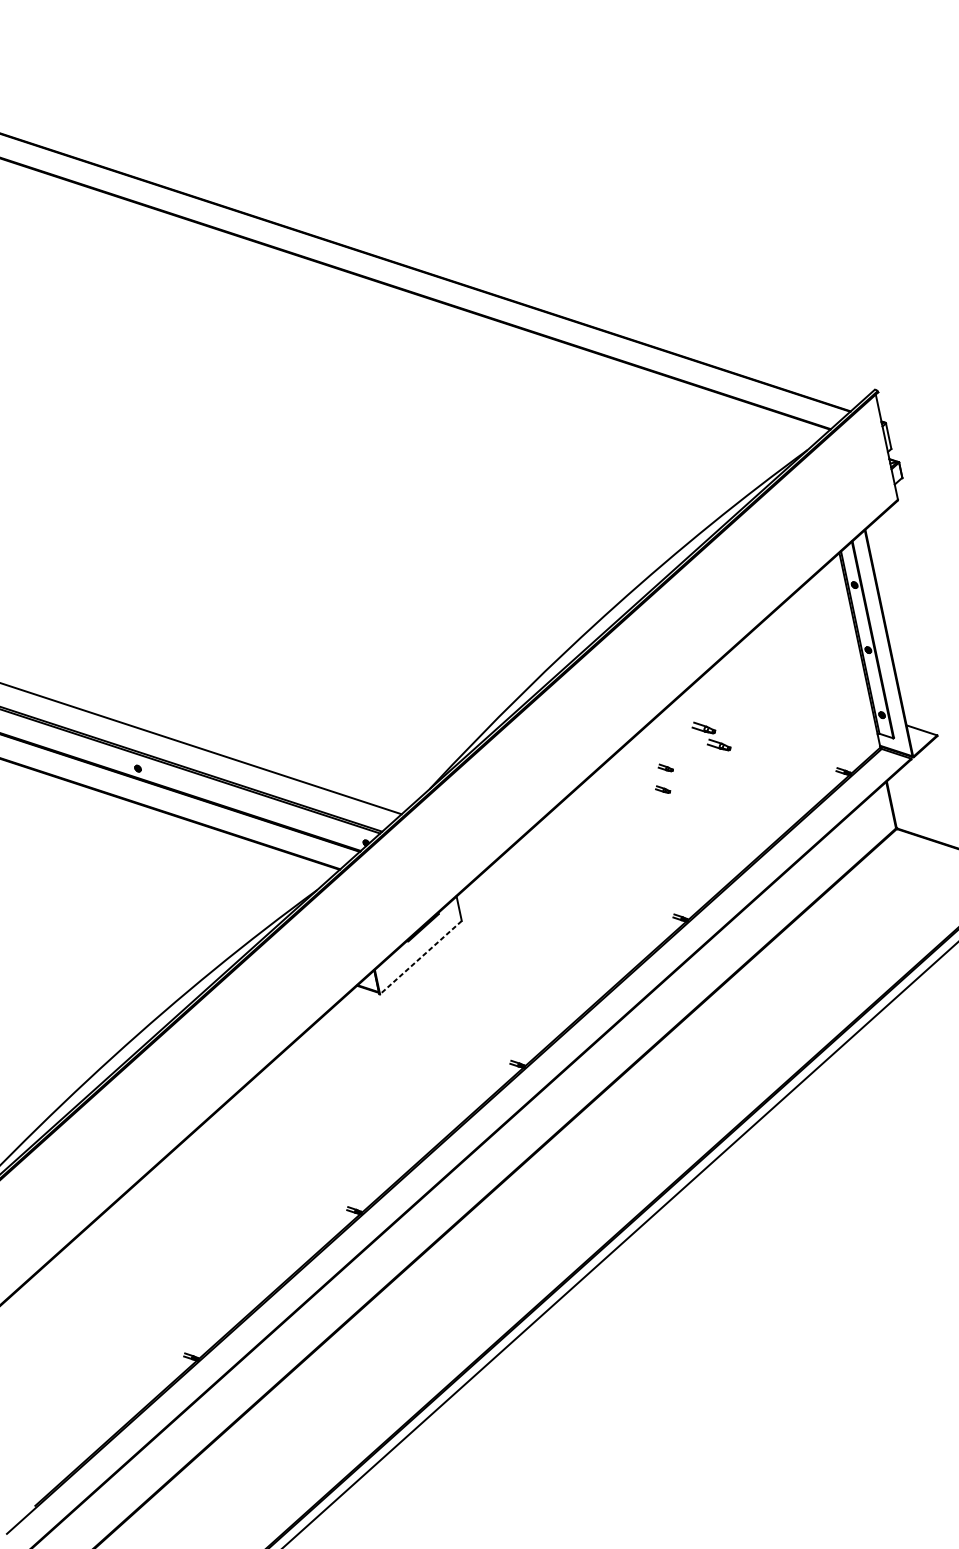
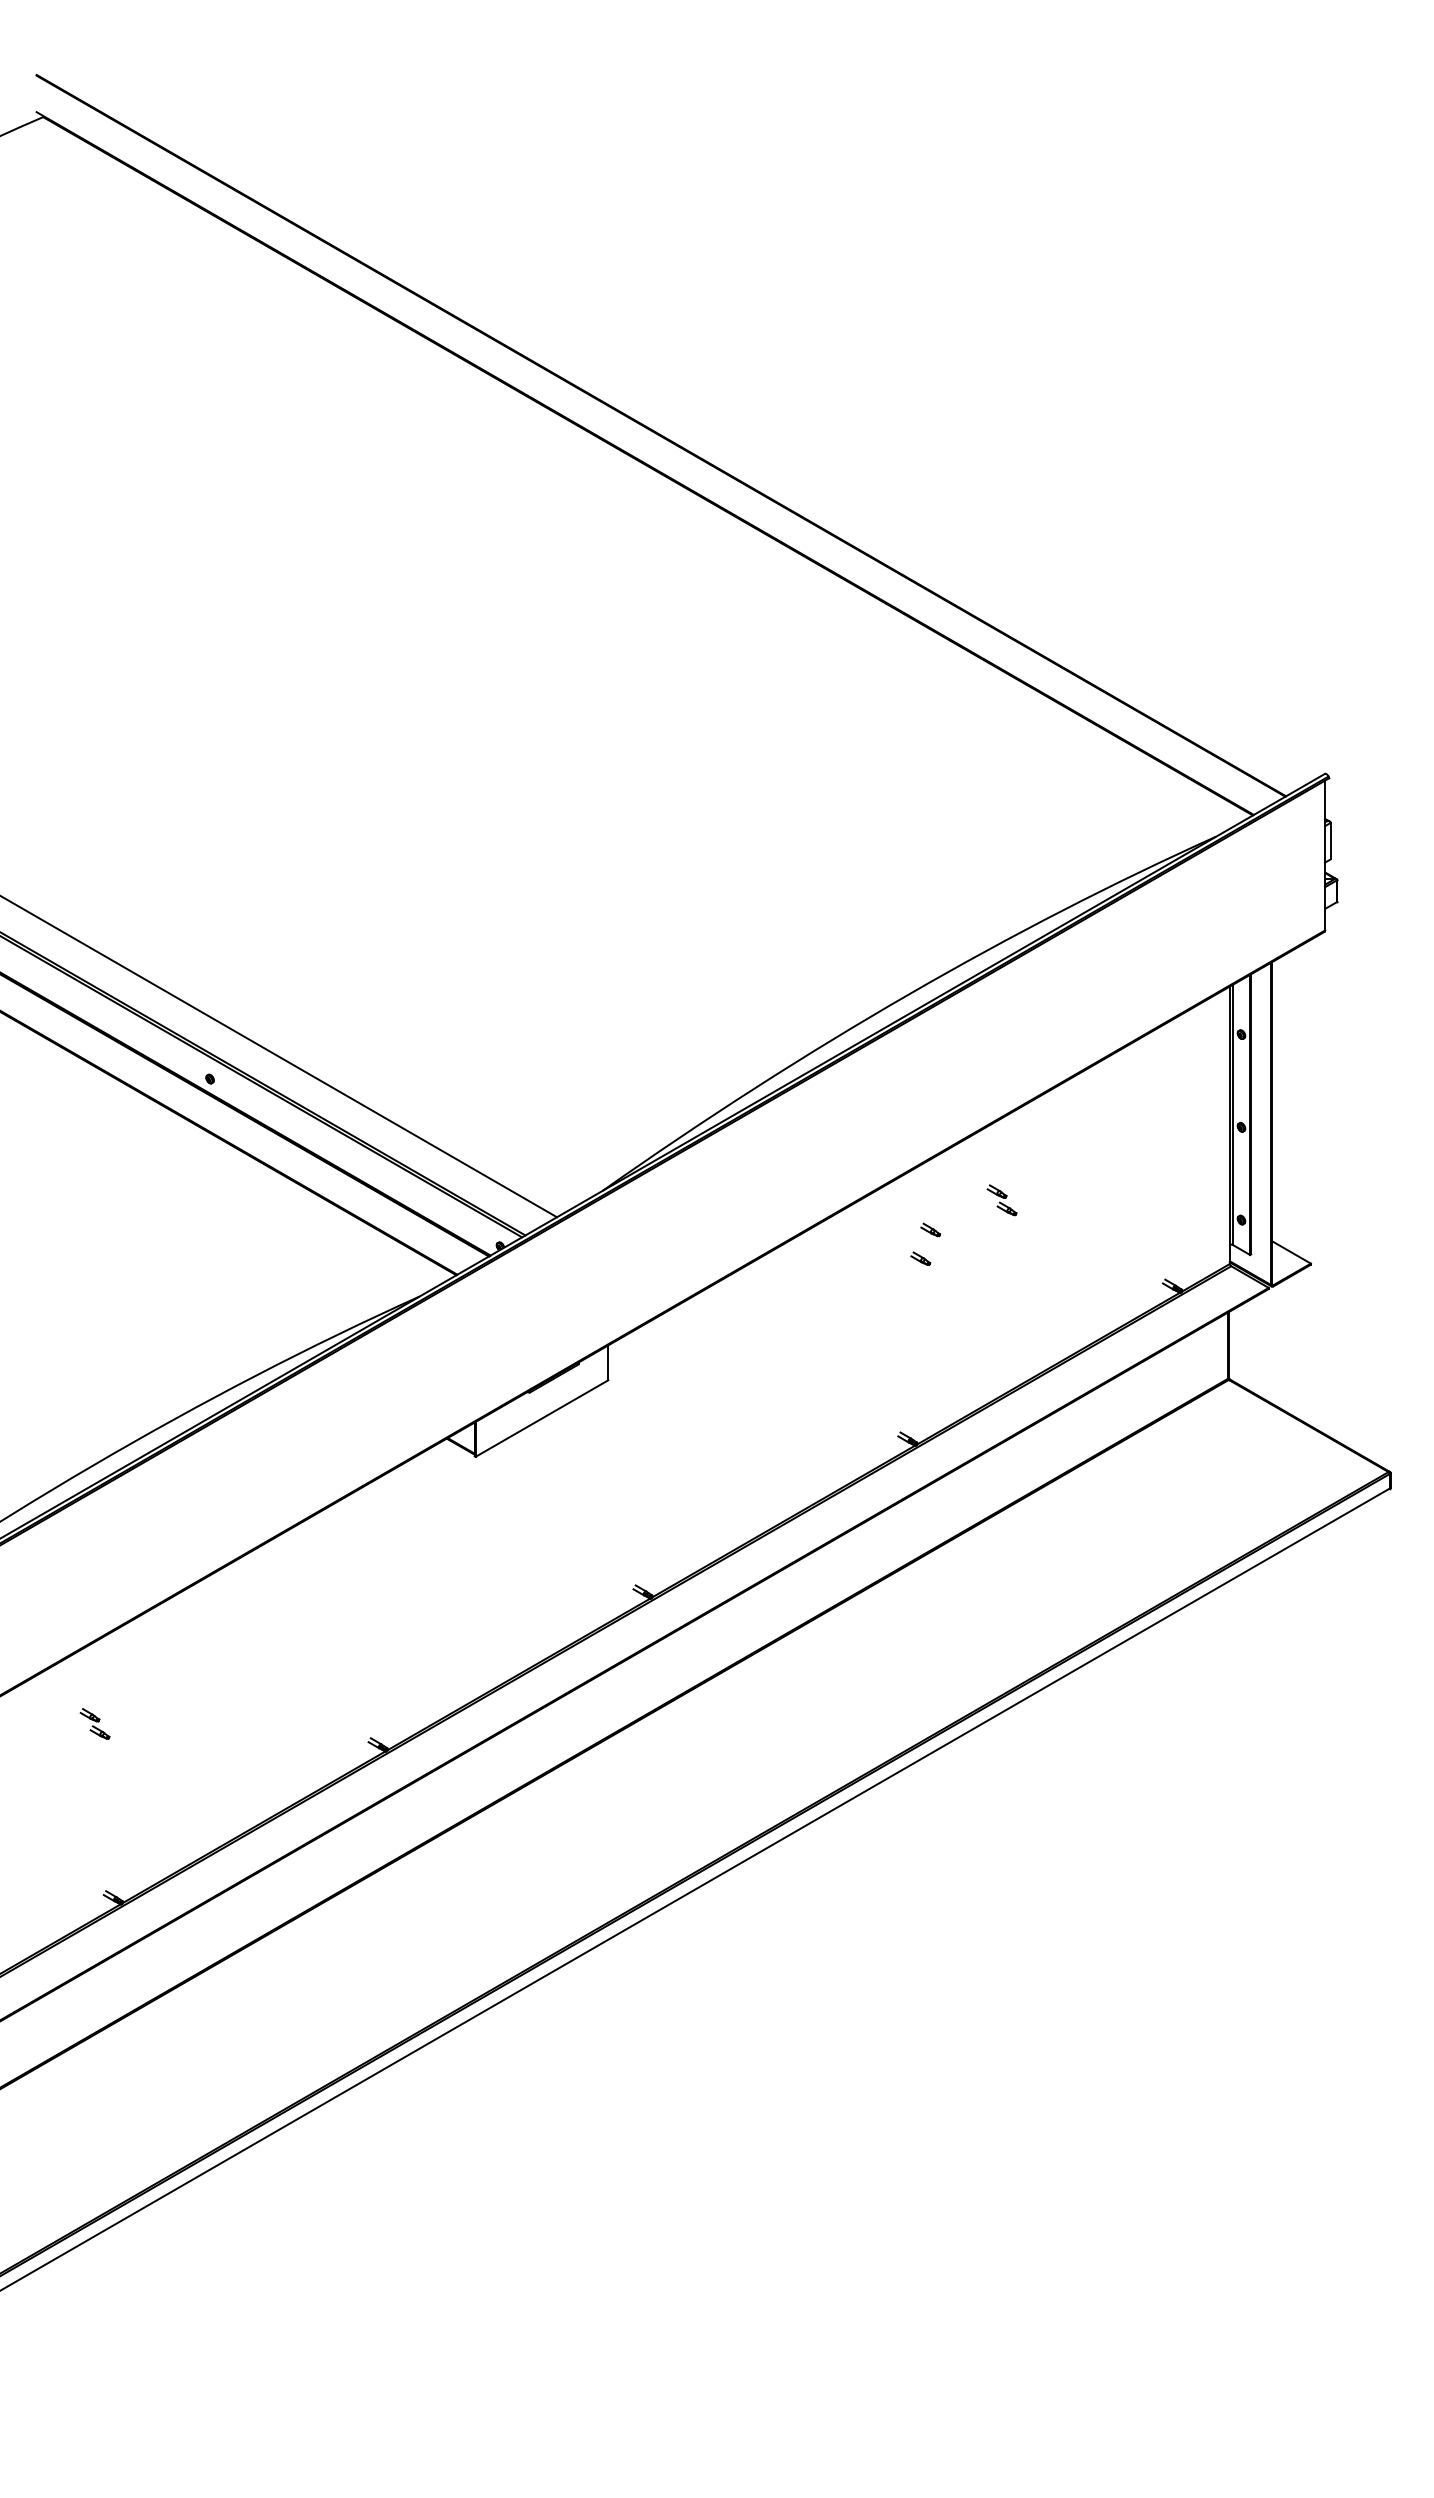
part: (710, 736) -> (1001, 1200), size x0.62
line: (420, 957) -> (541, 1418), dashed -> solid
part: (152, 1237) -> (94, 1723), added

